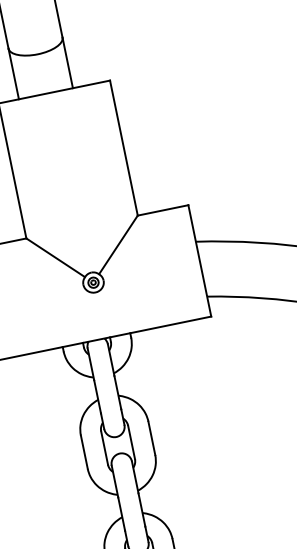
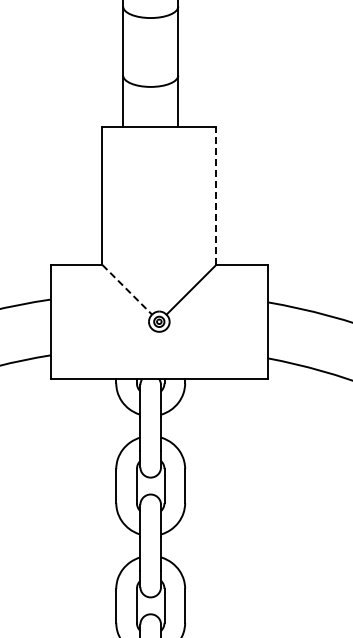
line: (124, 148) -> (216, 196), solid -> dashed
line: (56, 258) -> (127, 290), solid -> dashed

